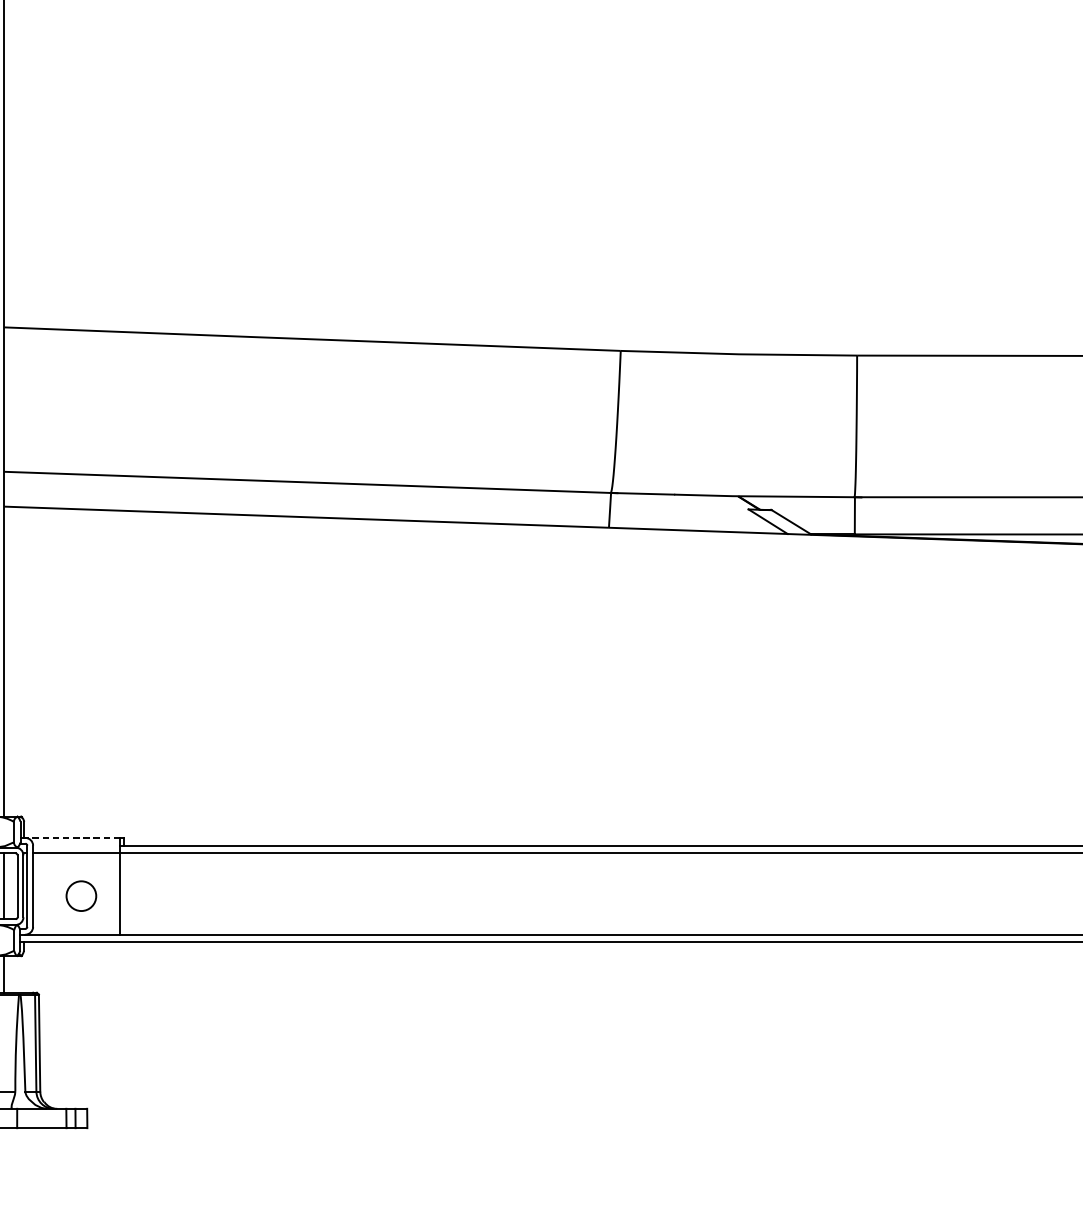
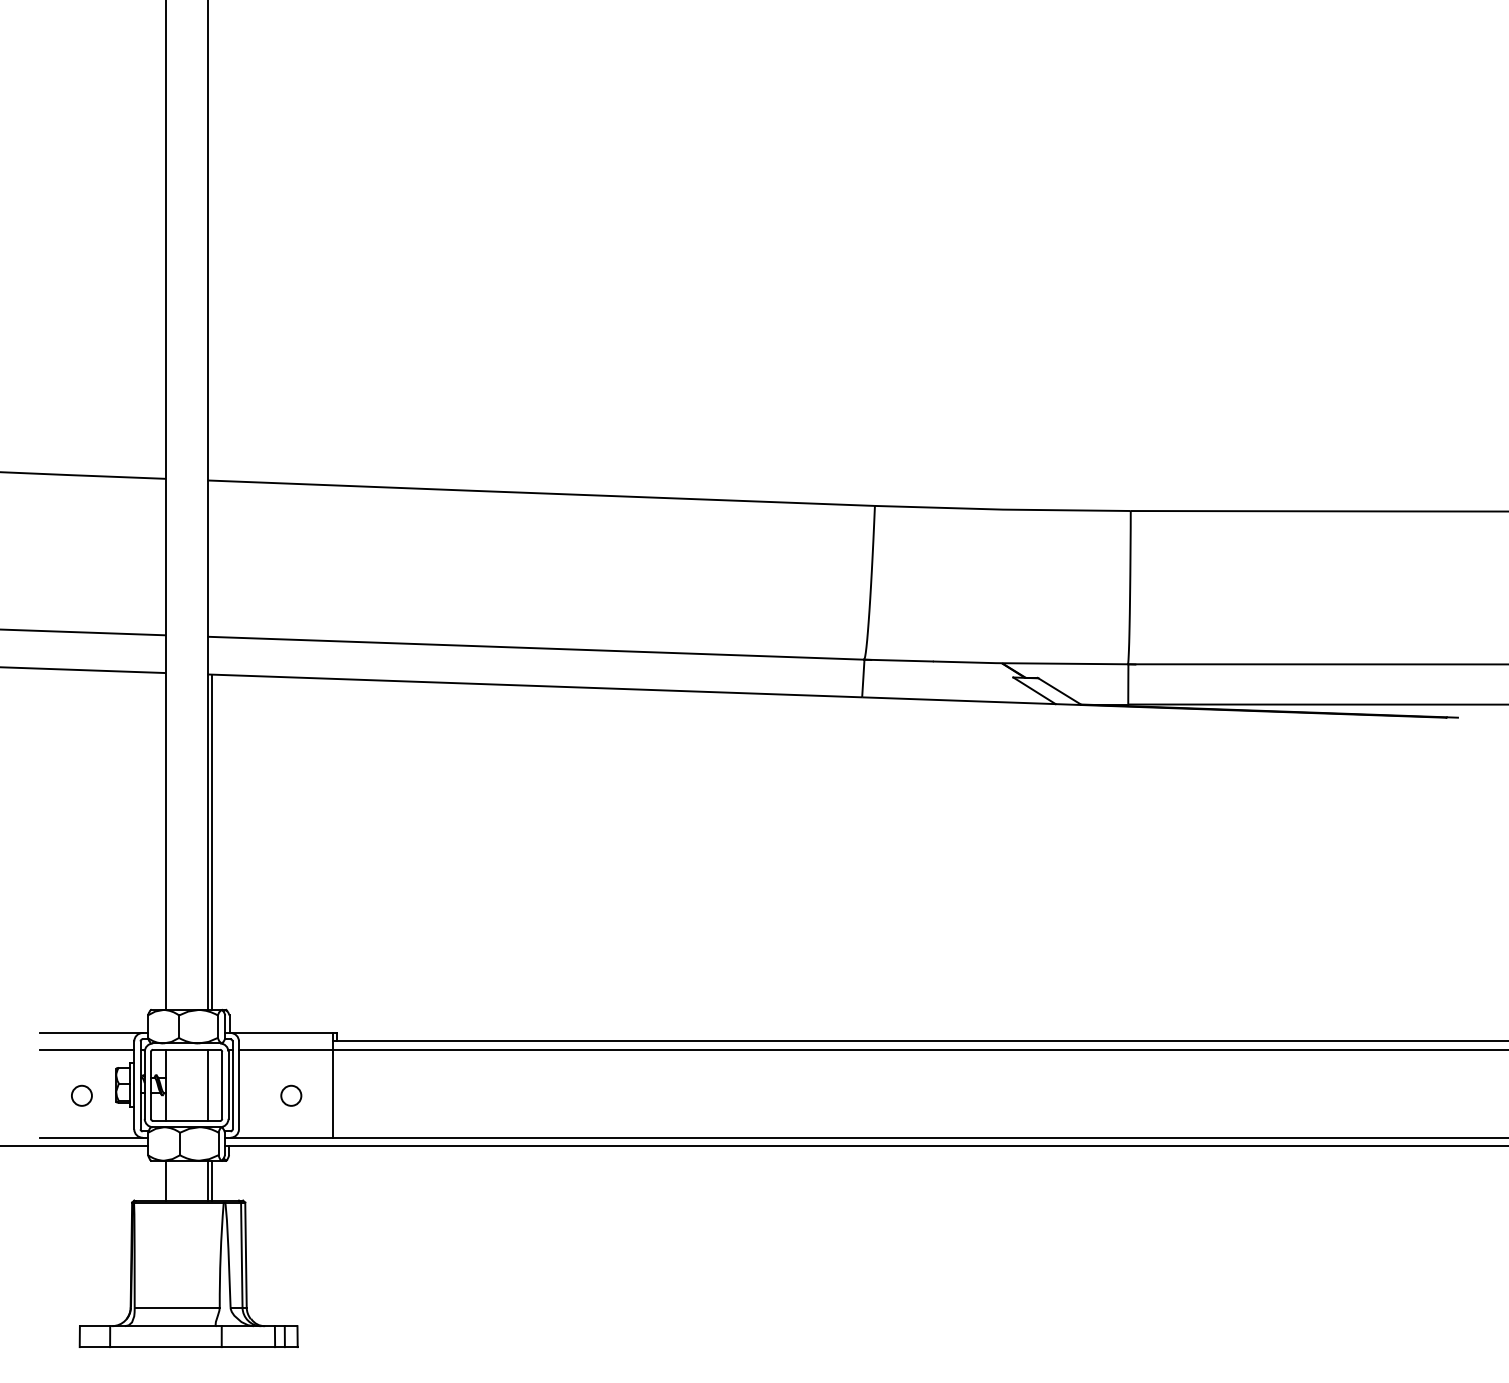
line: (7, 660) -> (211, 841), added
line: (72, 838) -> (281, 1033), dashed -> solid
circle: (81, 895) -> (291, 1095), size x0.62
line: (7, 974) -> (211, 1180), added

